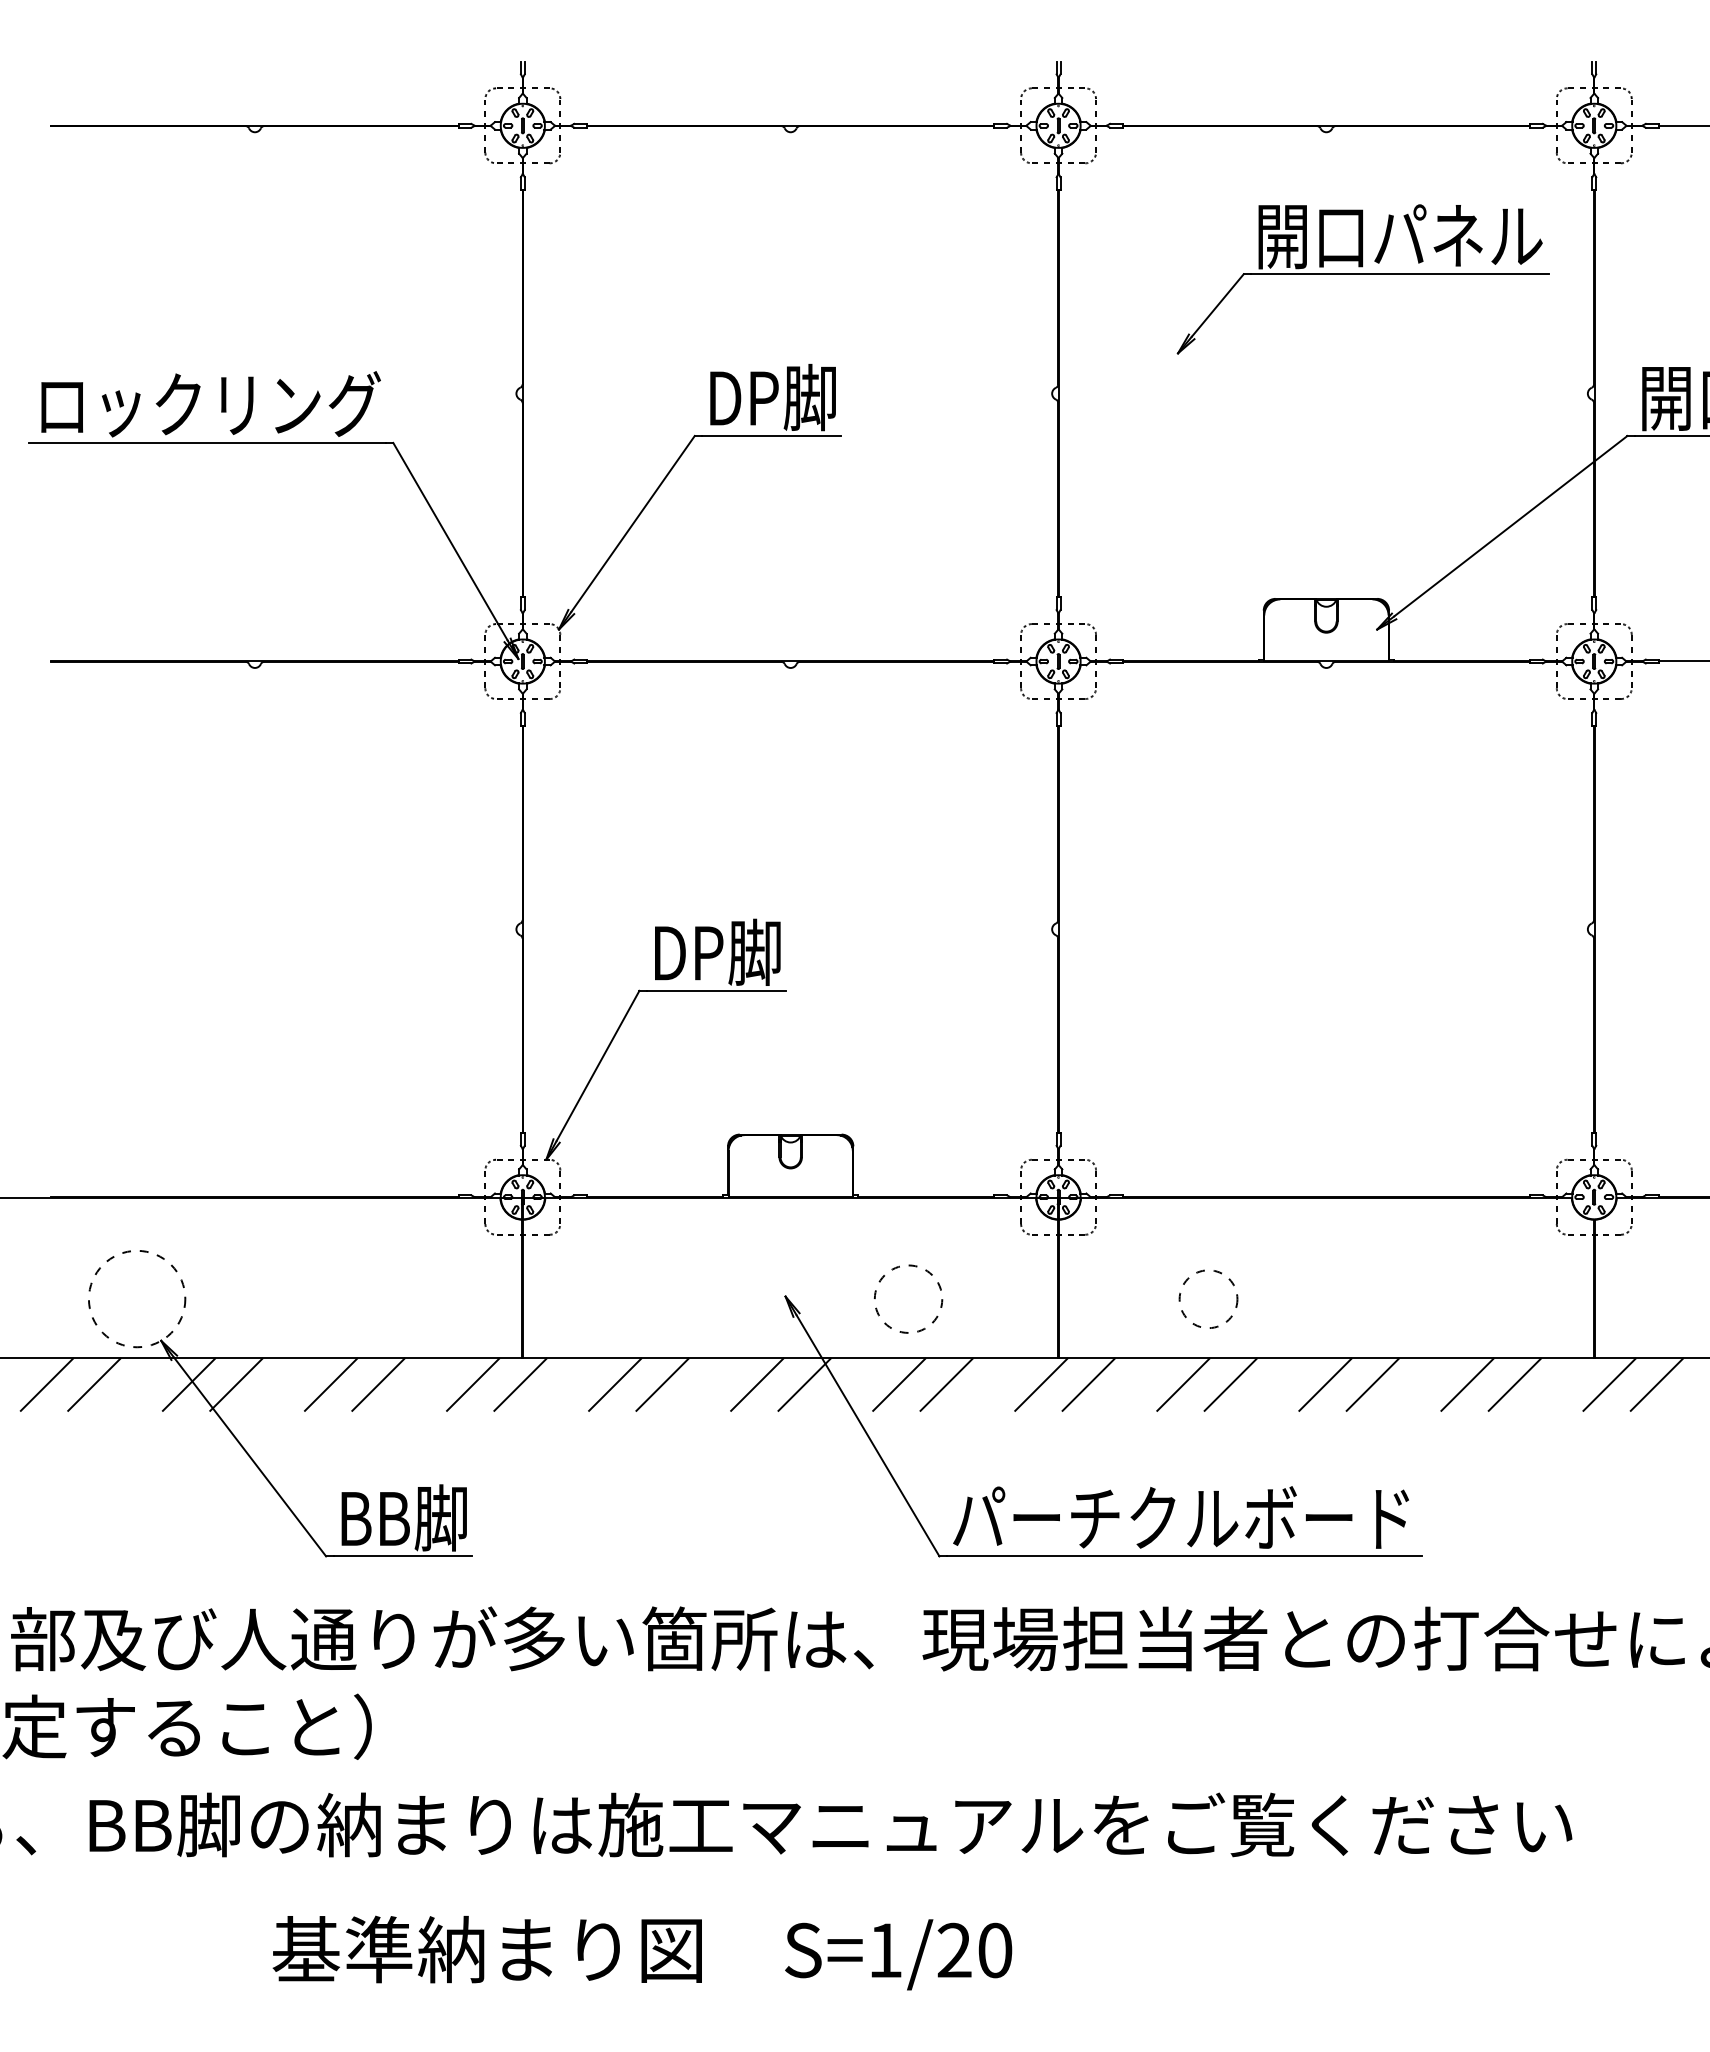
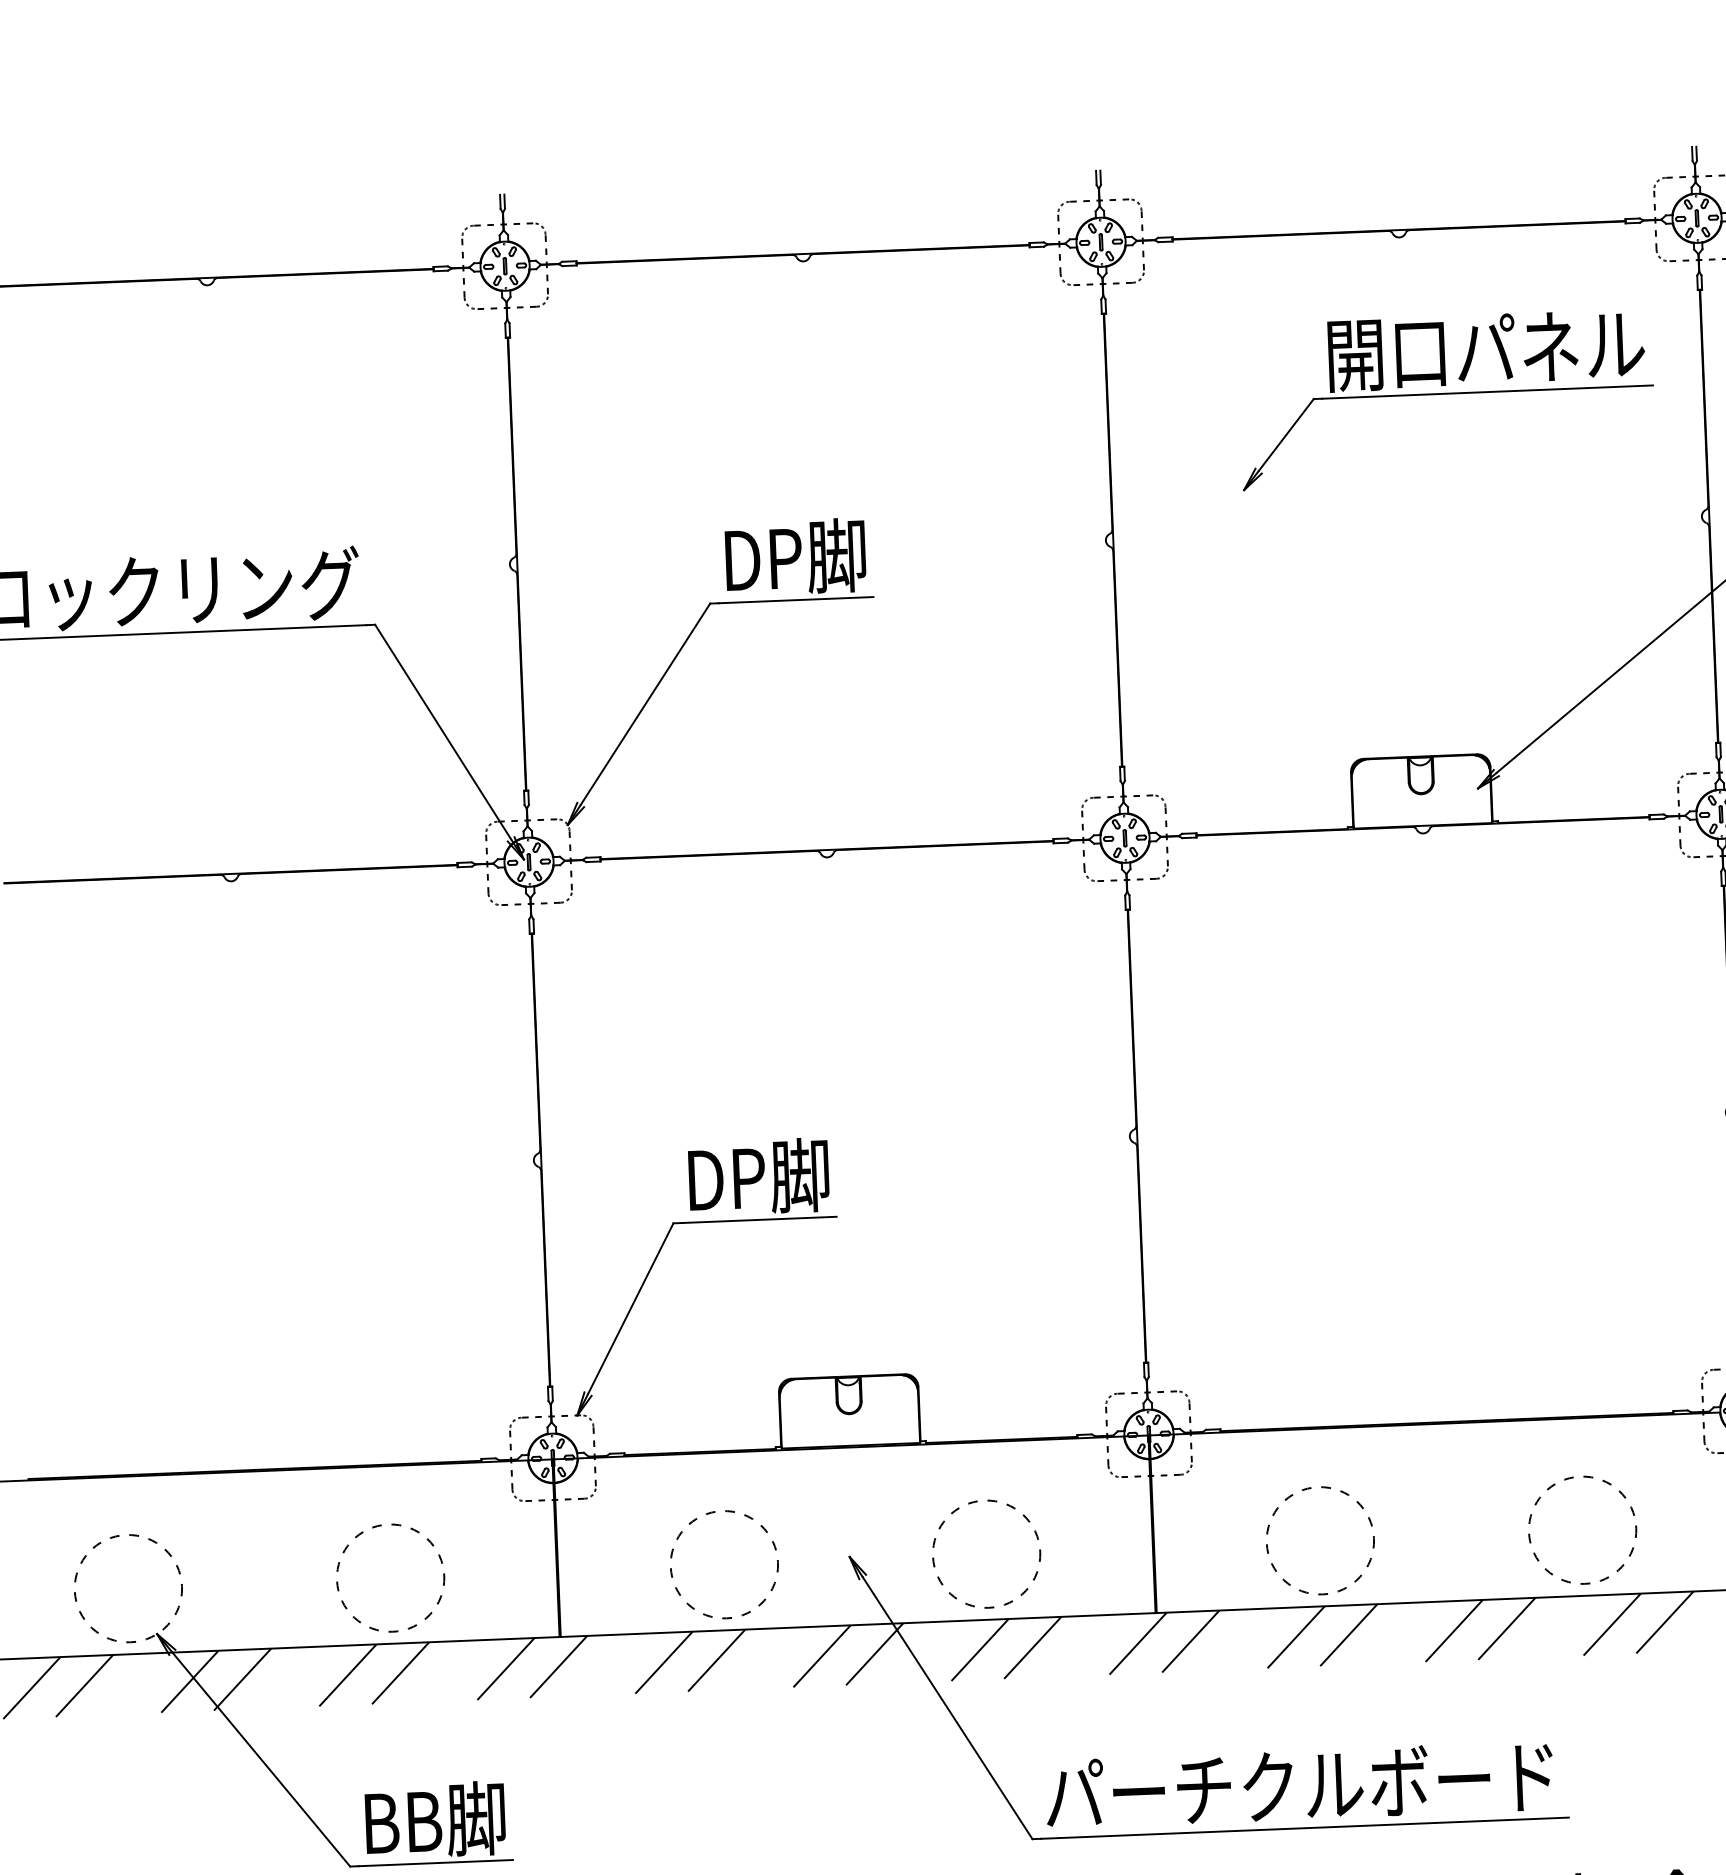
circle: (372, 1299) -> (390, 1578), added
circle: (672, 1299) -> (724, 1565), added
circle: (908, 1299) -> (986, 1554), size x1.43
circle: (1208, 1299) -> (1320, 1541), size x1.67
circle: (1444, 1299) -> (1582, 1530), added

